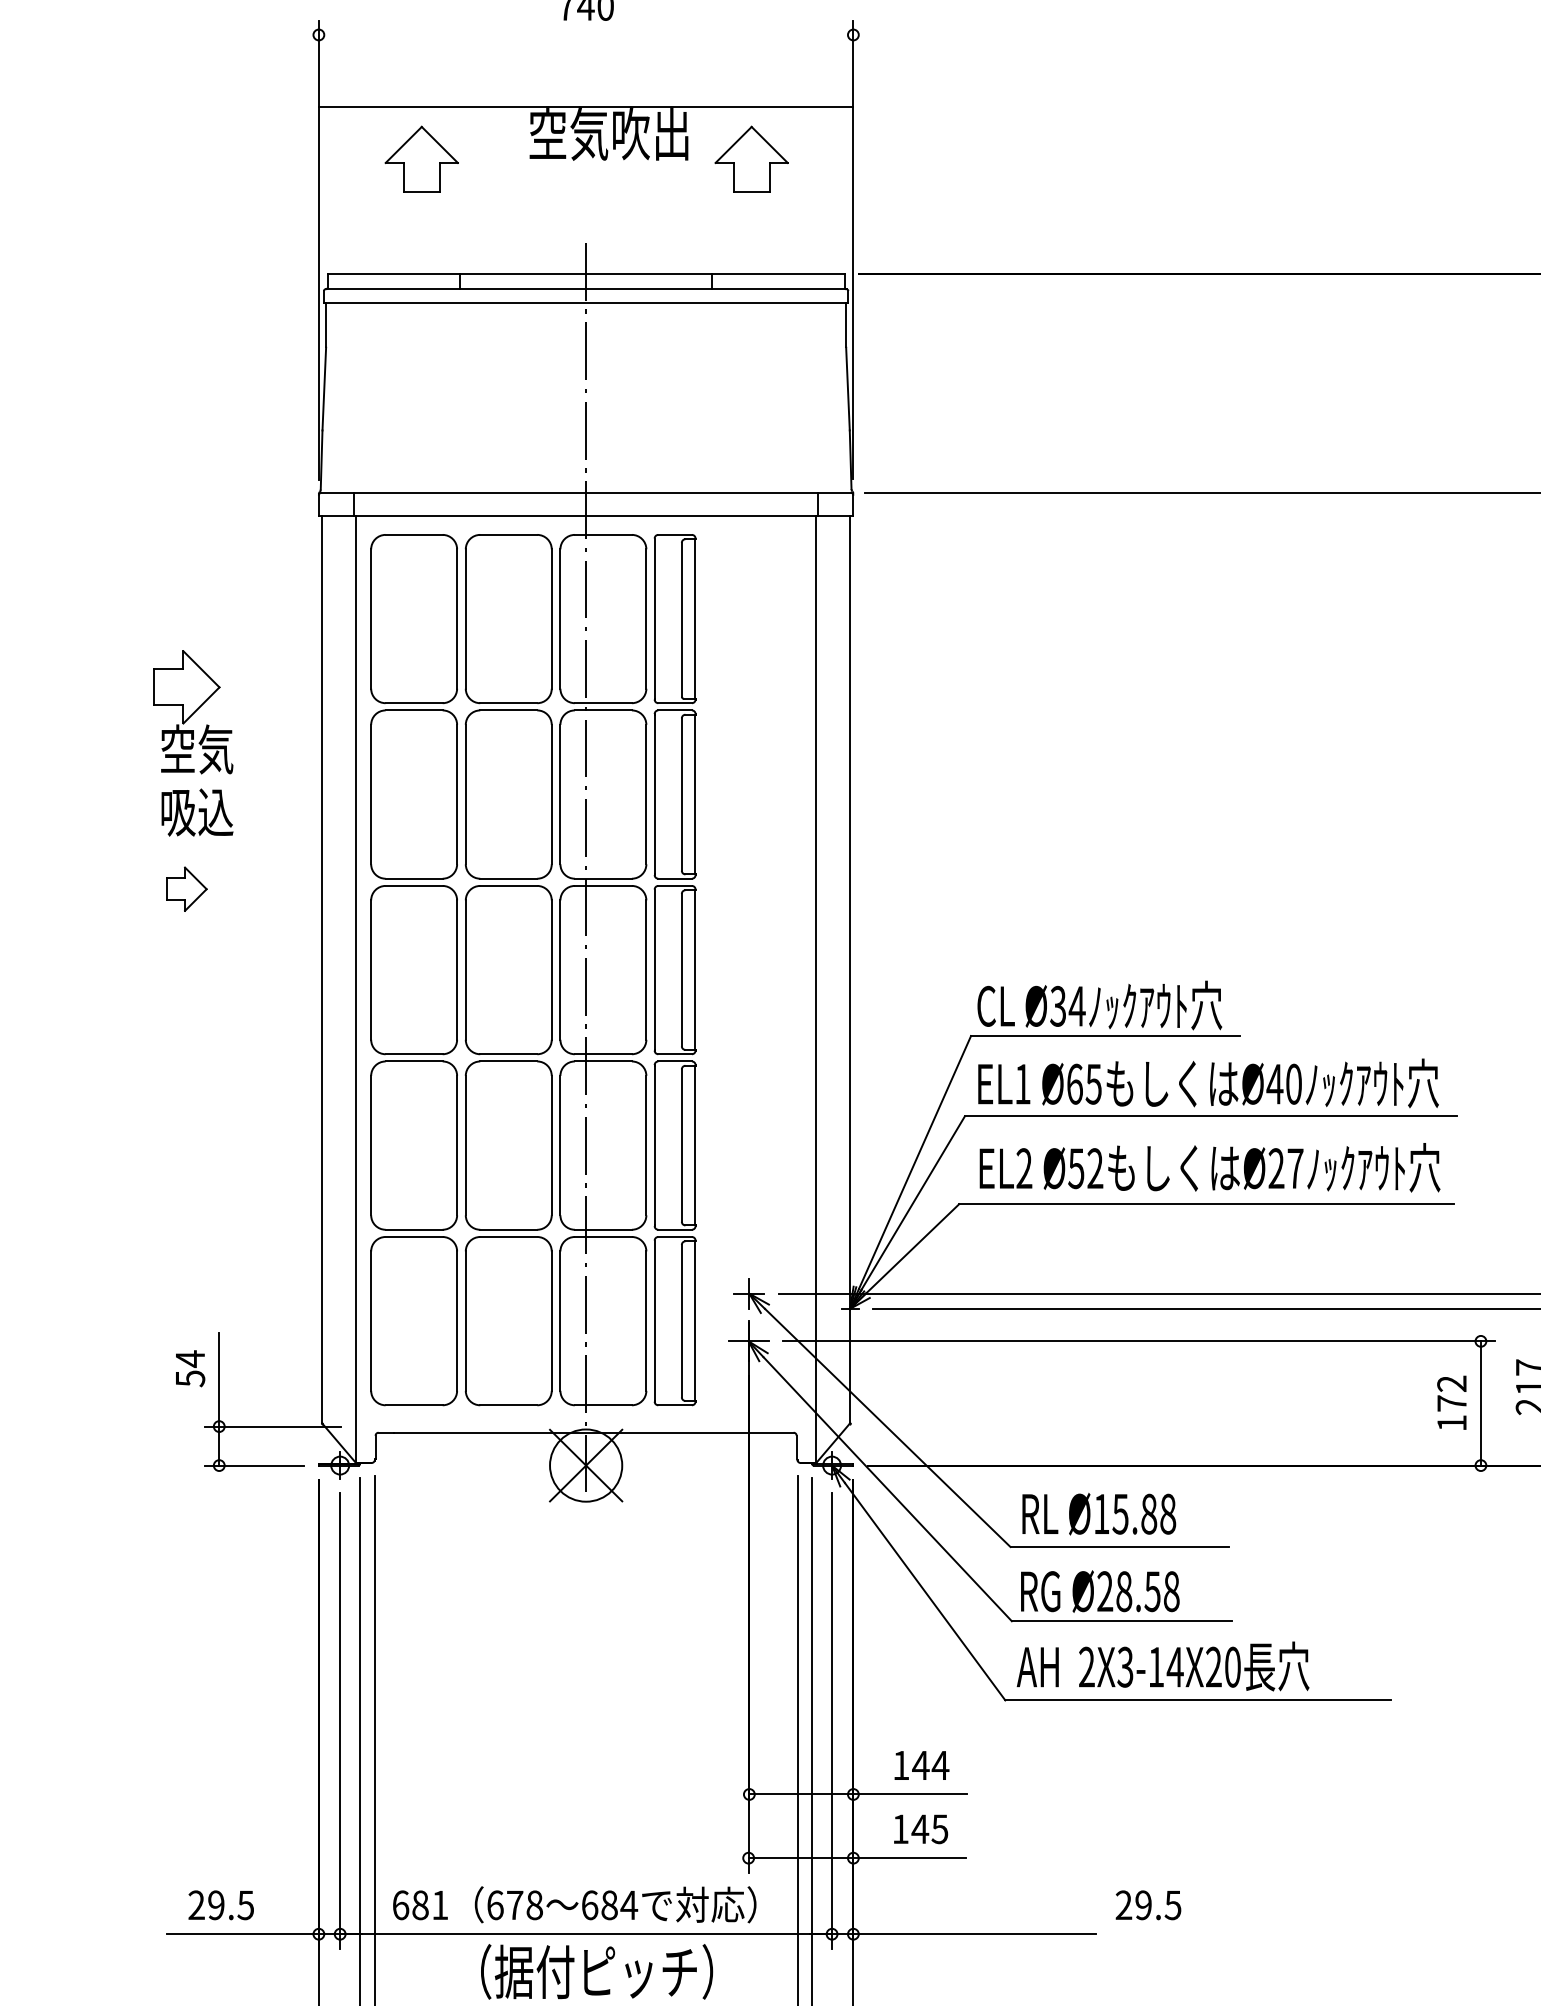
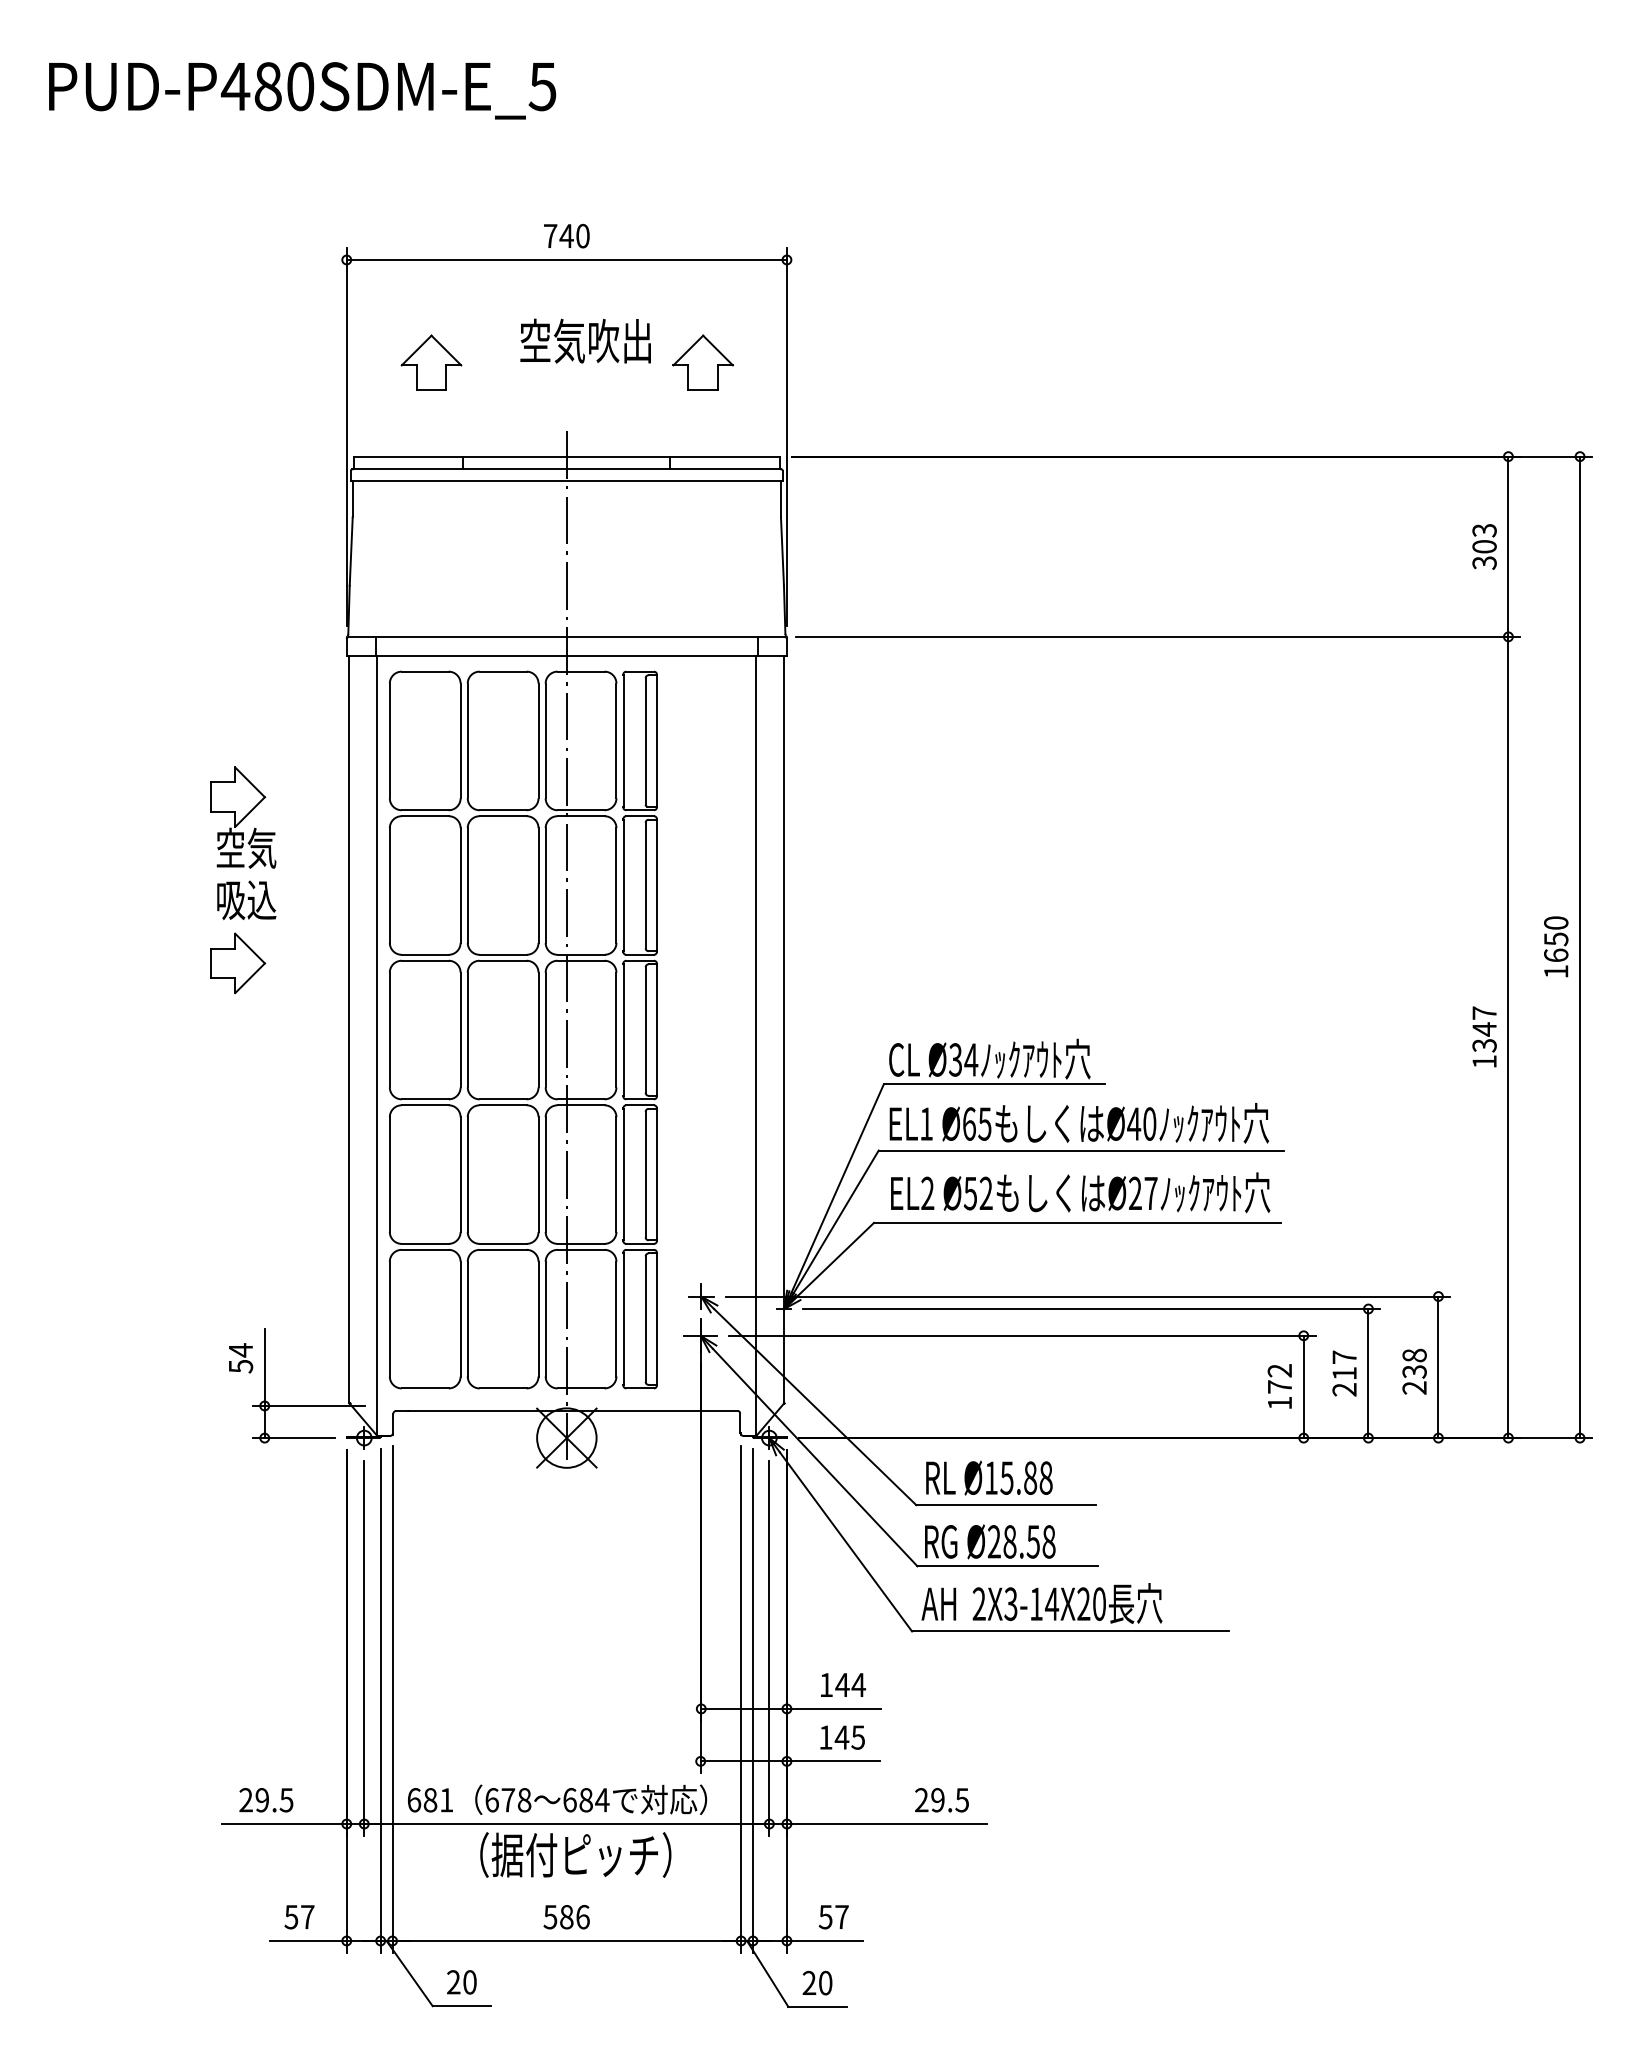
line: (585, 106) -> (566, 259), moved
part: (187, 889) -> (238, 963), size x1.67
text: (1147, 1905) -> (941, 1800), moved

